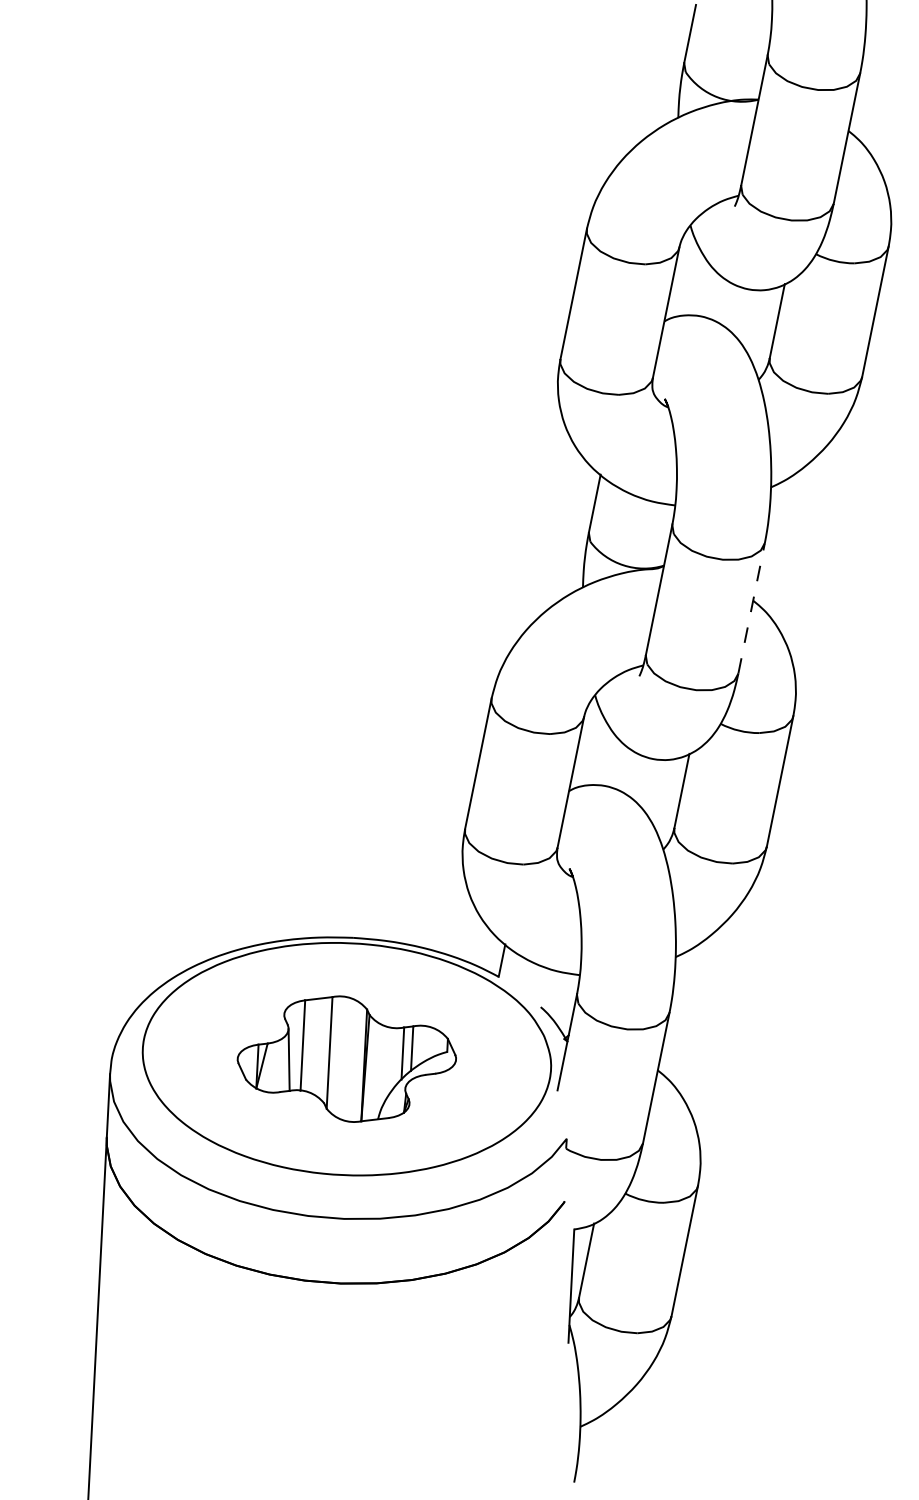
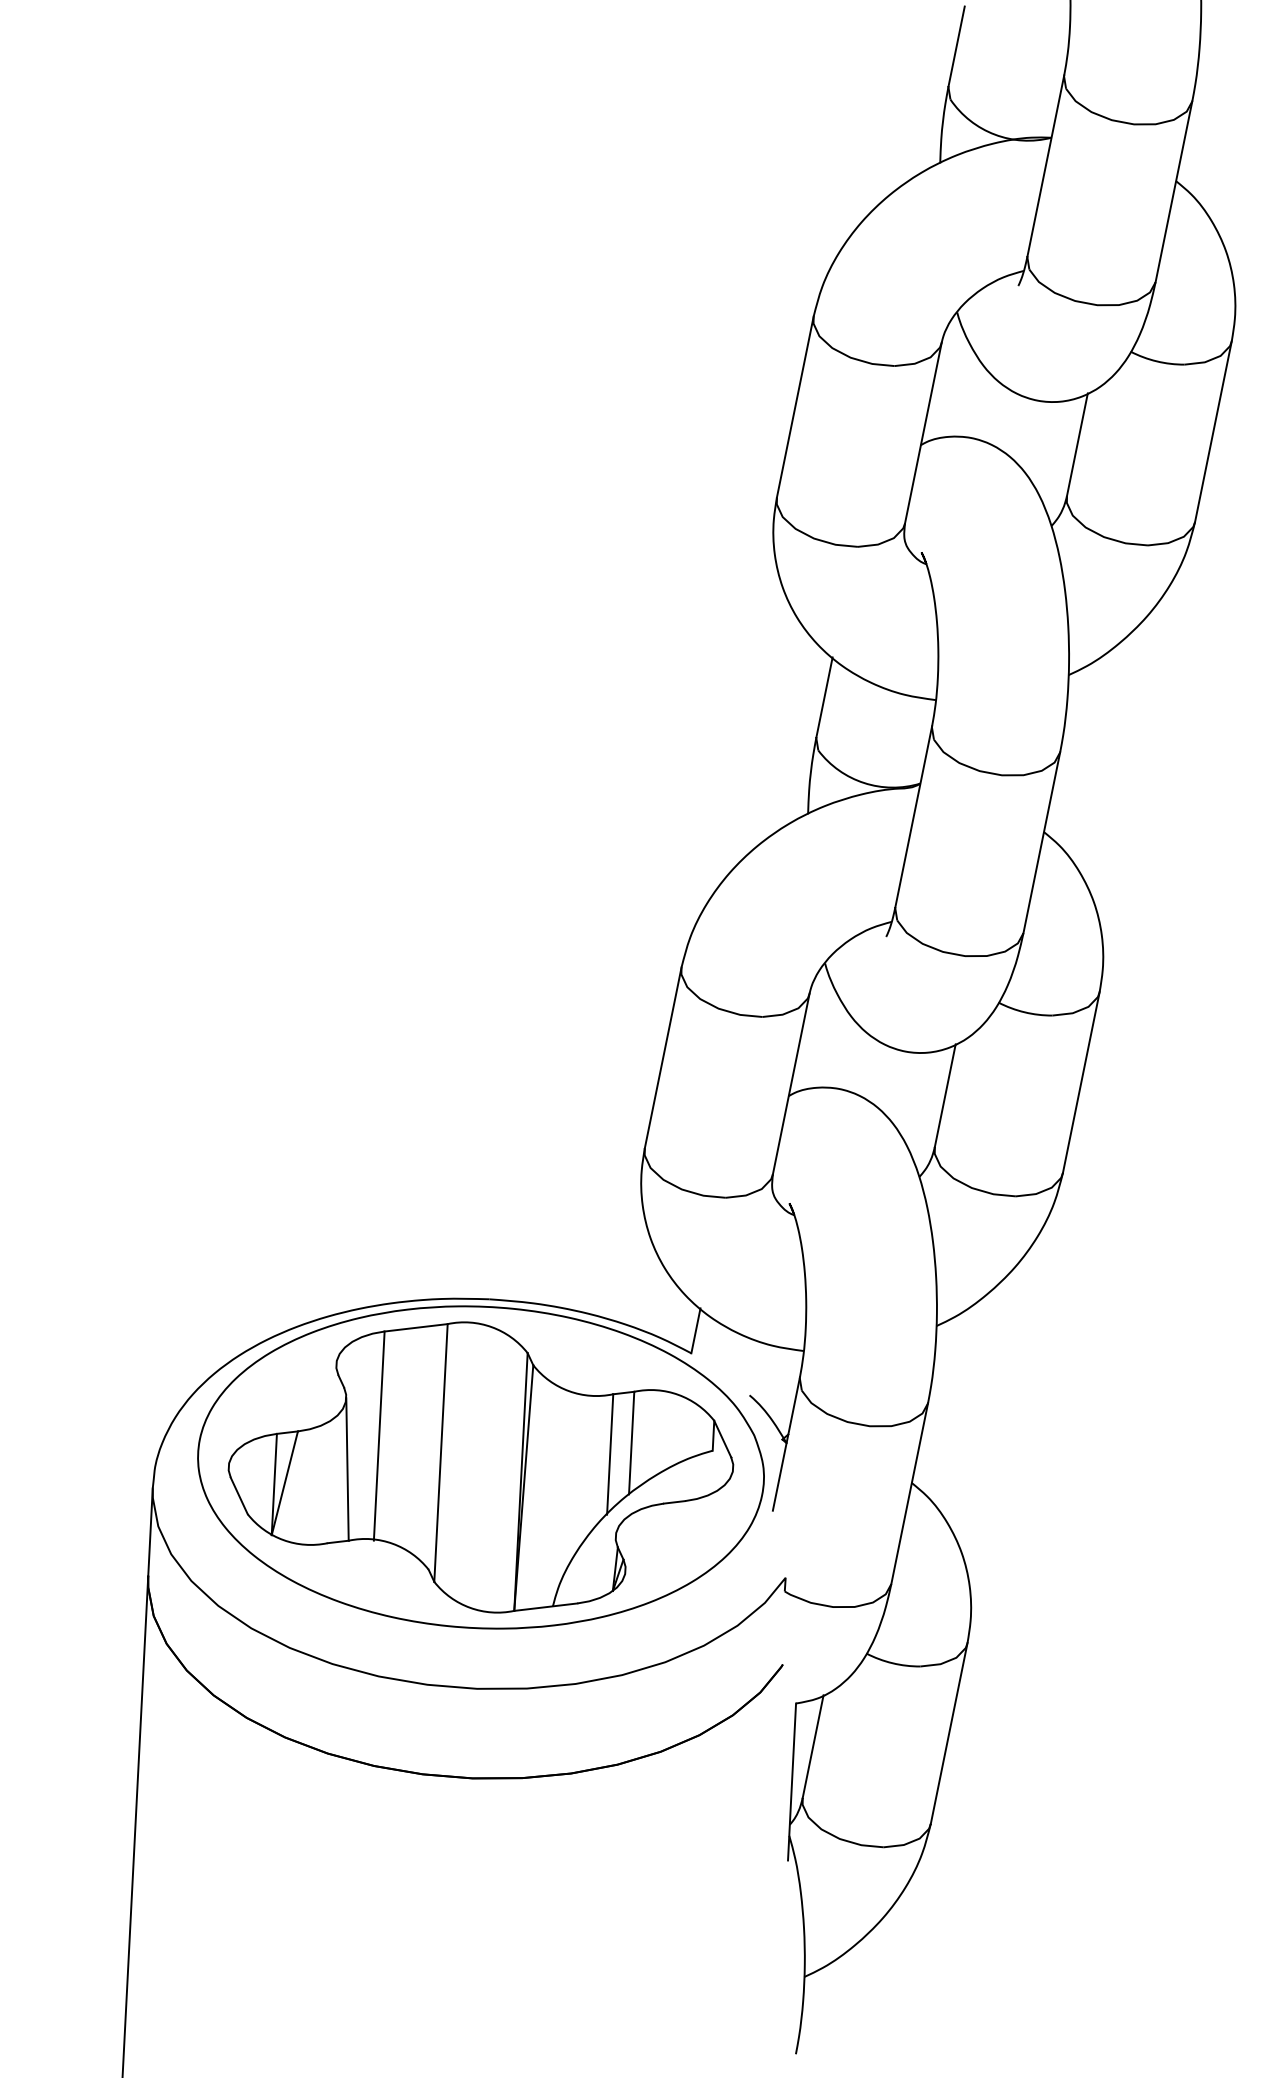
line: (751, 608) -> (1041, 842), dashed -> solid
part: (346, 1059) -> (480, 1467), size x1.67

